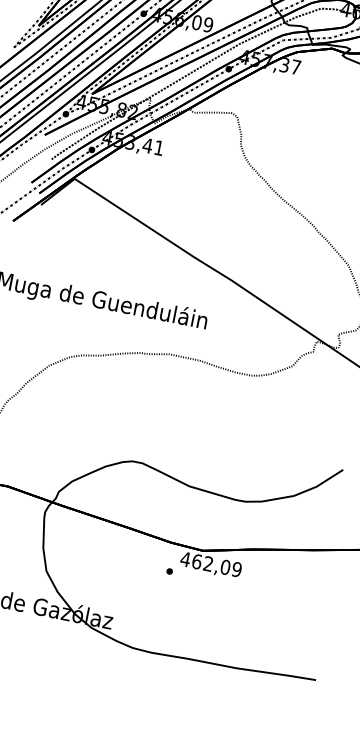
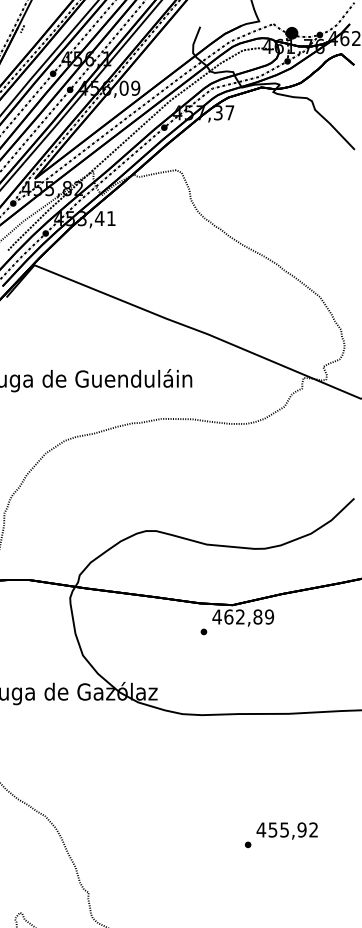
text: (225, 566) -> (257, 616), 462,09 -> 462,89

